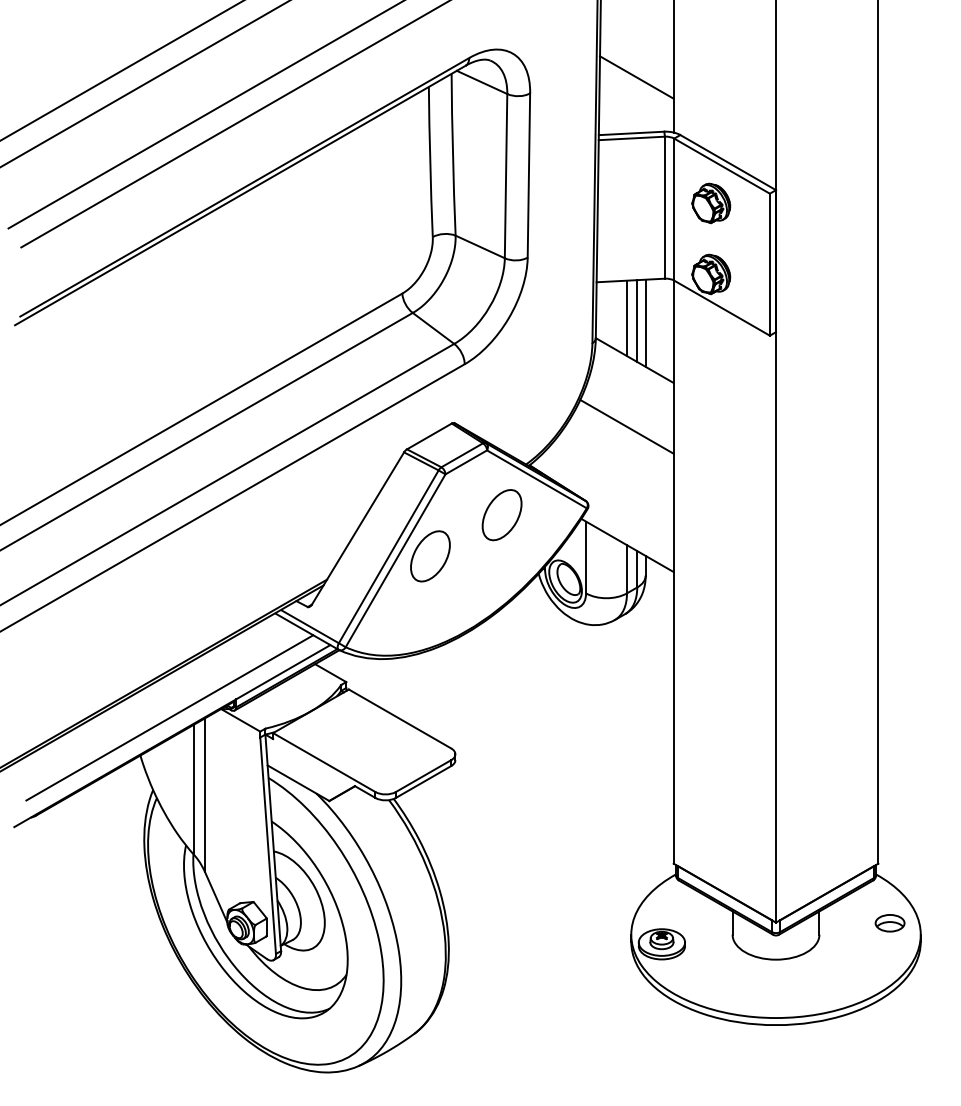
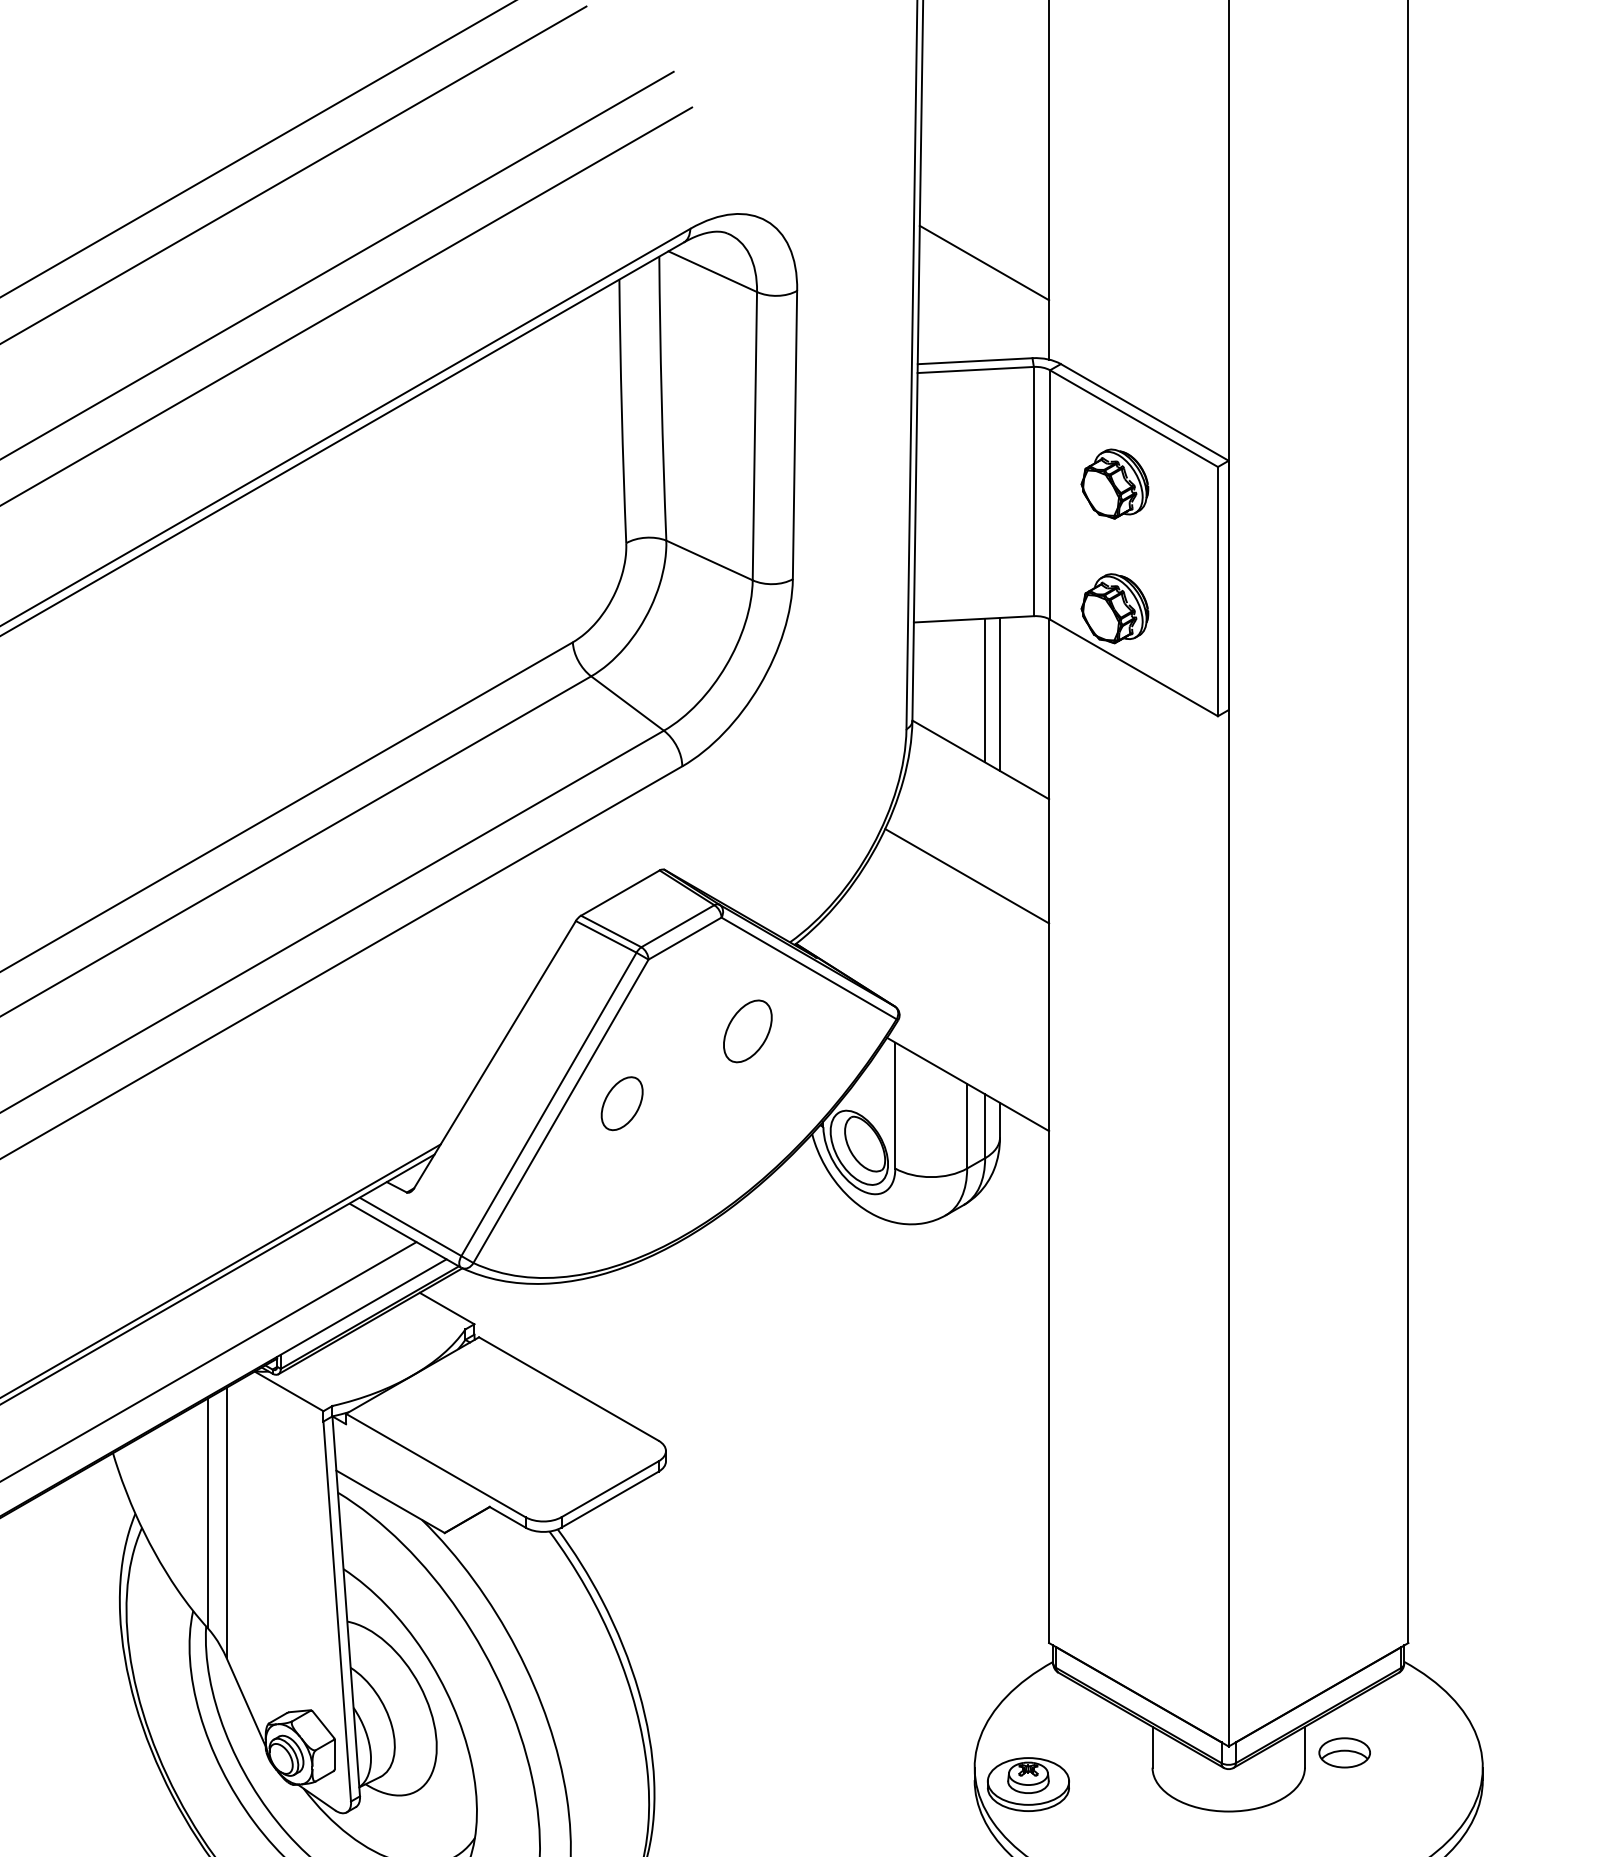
line: (627, 318) -> (968, 686), removed
part: (501, 515) -> (746, 1031), size x0.7
part: (430, 556) -> (622, 1103), size x0.6
part: (889, 923) -> (1343, 1753), moved

